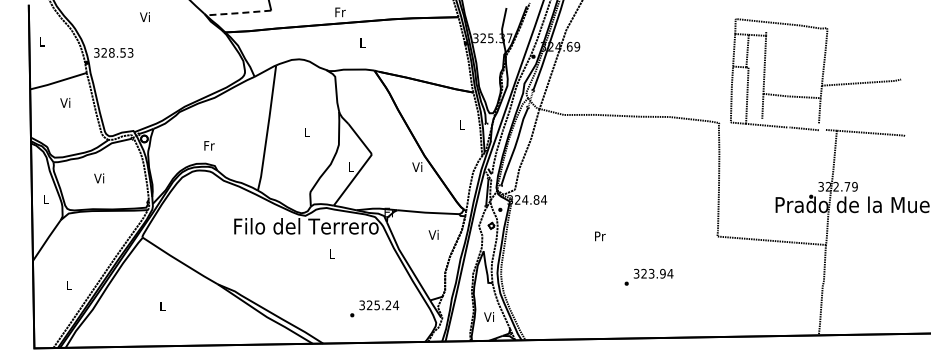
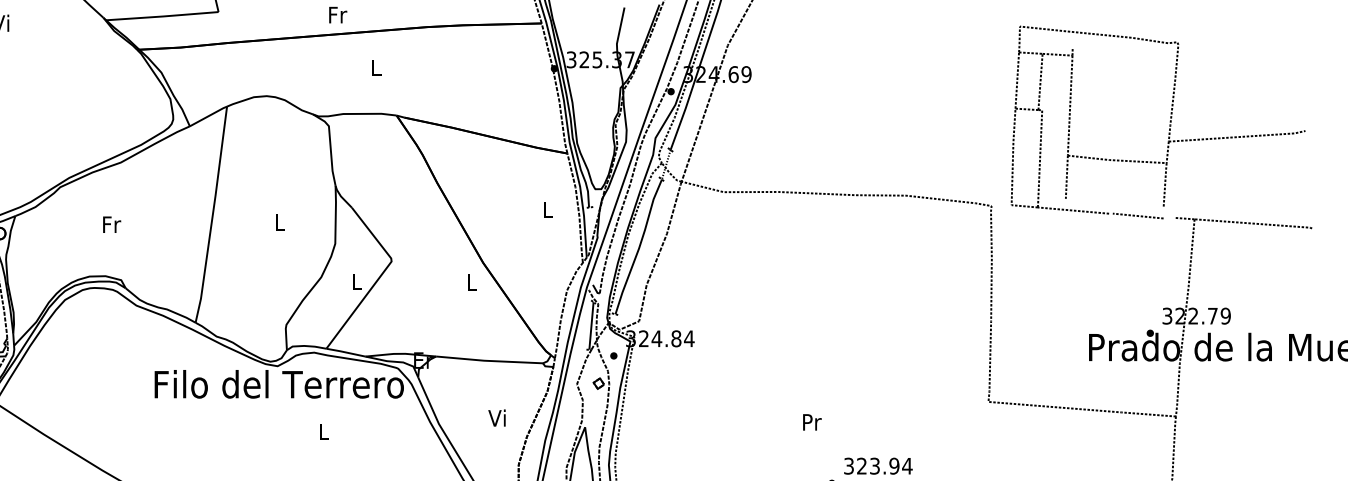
line: (239, 13) -> (163, 17), dashed -> solid
text: (209, 145) -> (111, 224), moved
text: (417, 166) -> (470, 281), Vi -> L
text: (433, 234) -> (496, 417), moved
text: (600, 236) -> (812, 422), moved

